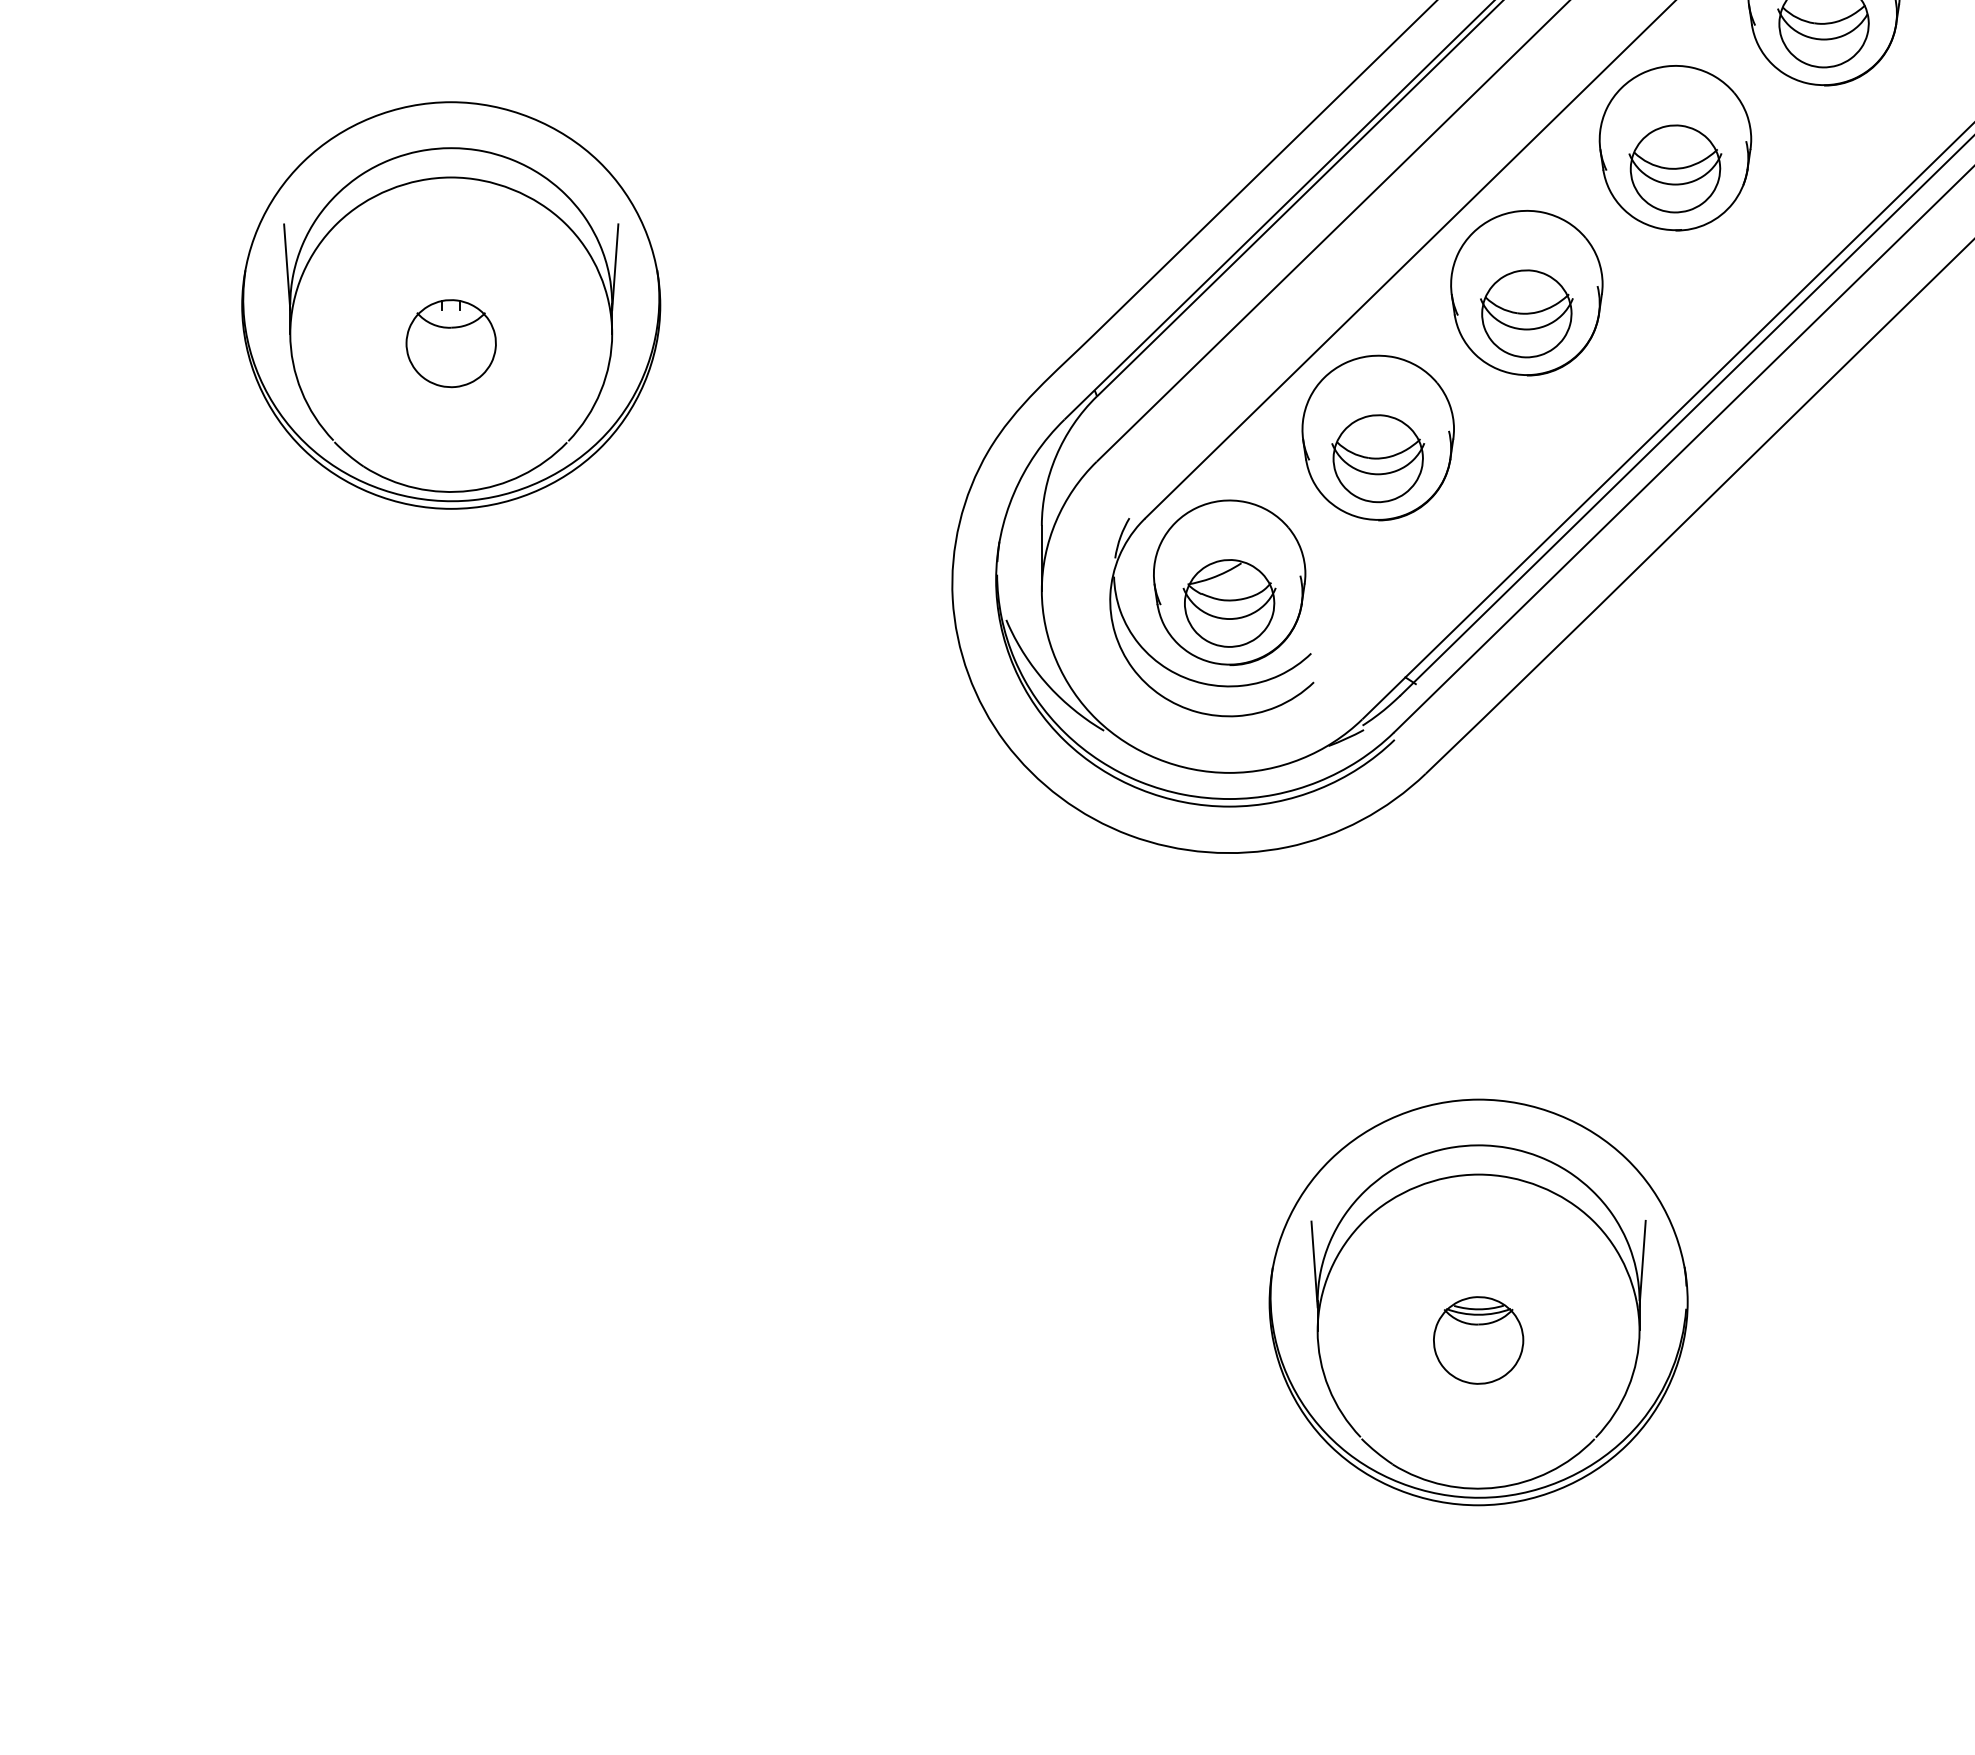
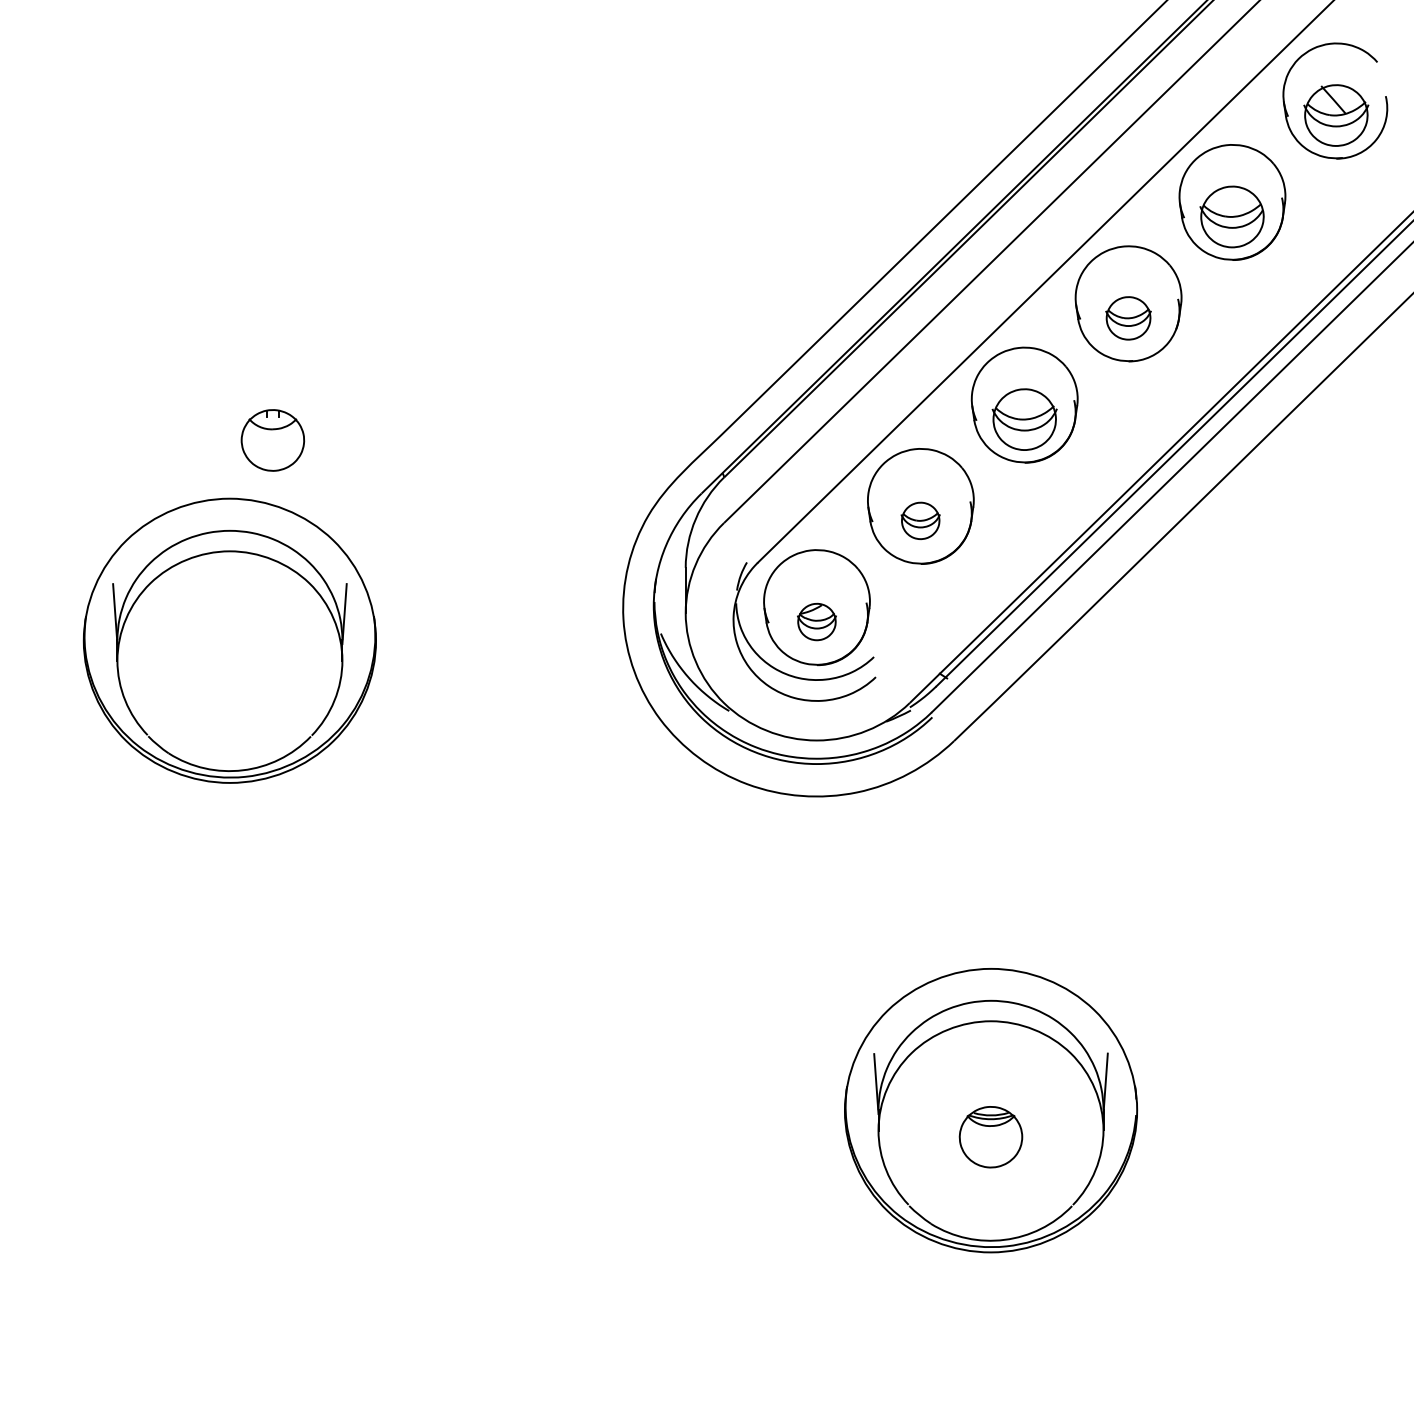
part: (1675, 169) -> (1128, 318), size x0.7
part: (450, 305) -> (229, 640), moved
part: (1377, 458) -> (920, 520), size x0.6
part: (1228, 602) -> (816, 621), size x0.6

